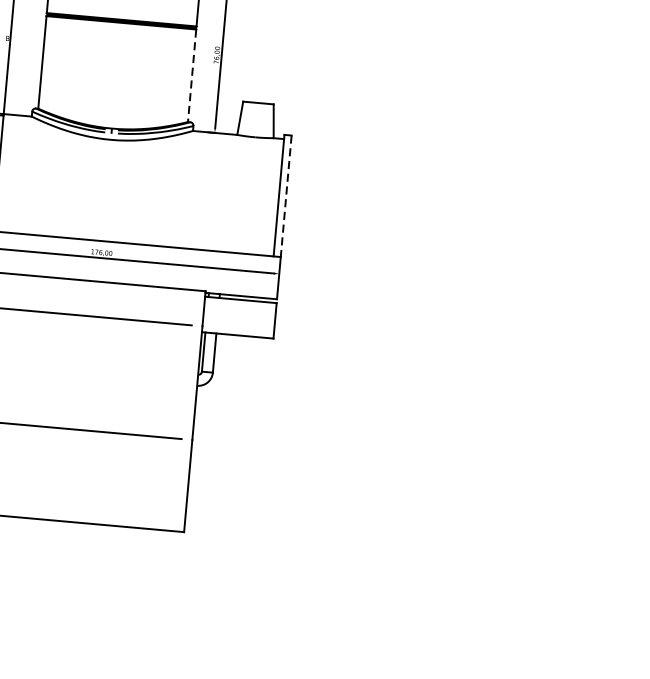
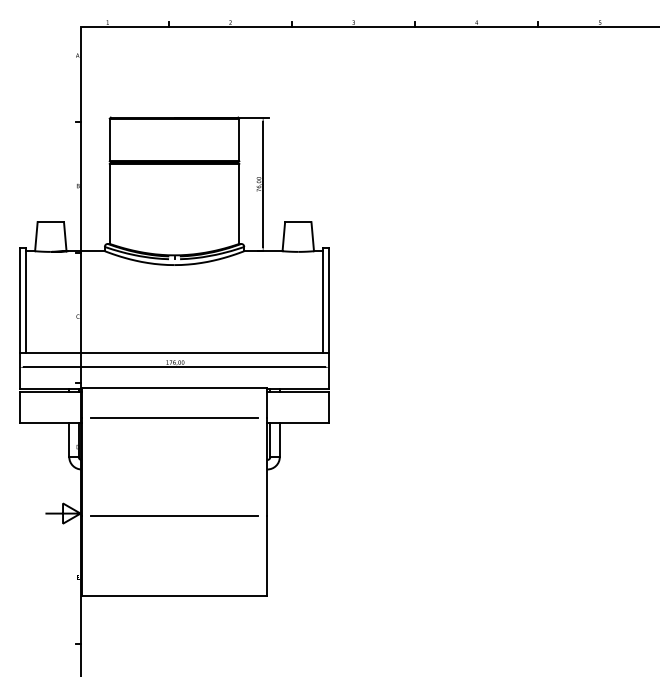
line: (192, 76) -> (239, 204), dashed -> solid
line: (286, 196) -> (329, 300), dashed -> solid

